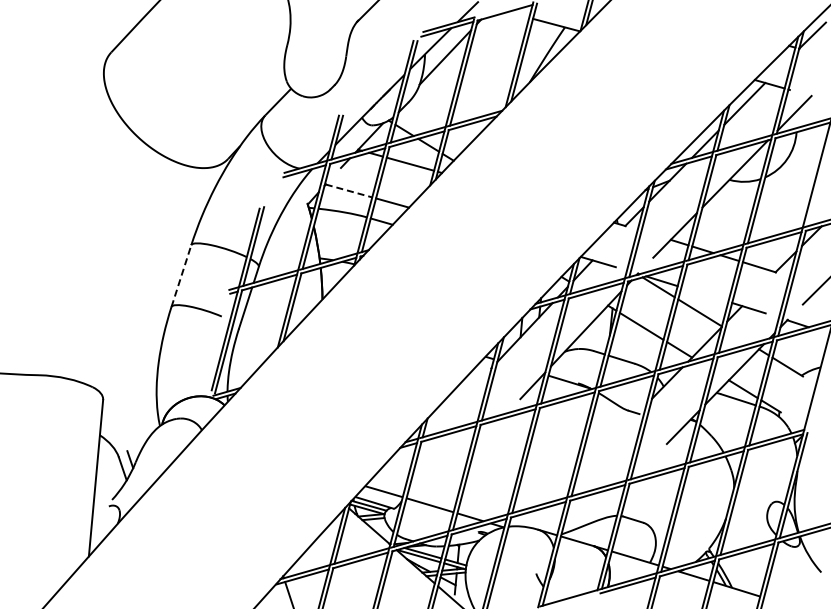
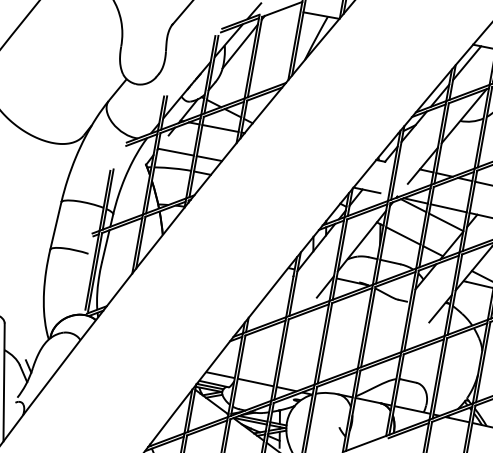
line: (349, 191) -> (176, 152), dashed -> solid
line: (181, 275) -> (55, 225), dashed -> solid
line: (704, 294) -> (448, 208), added

